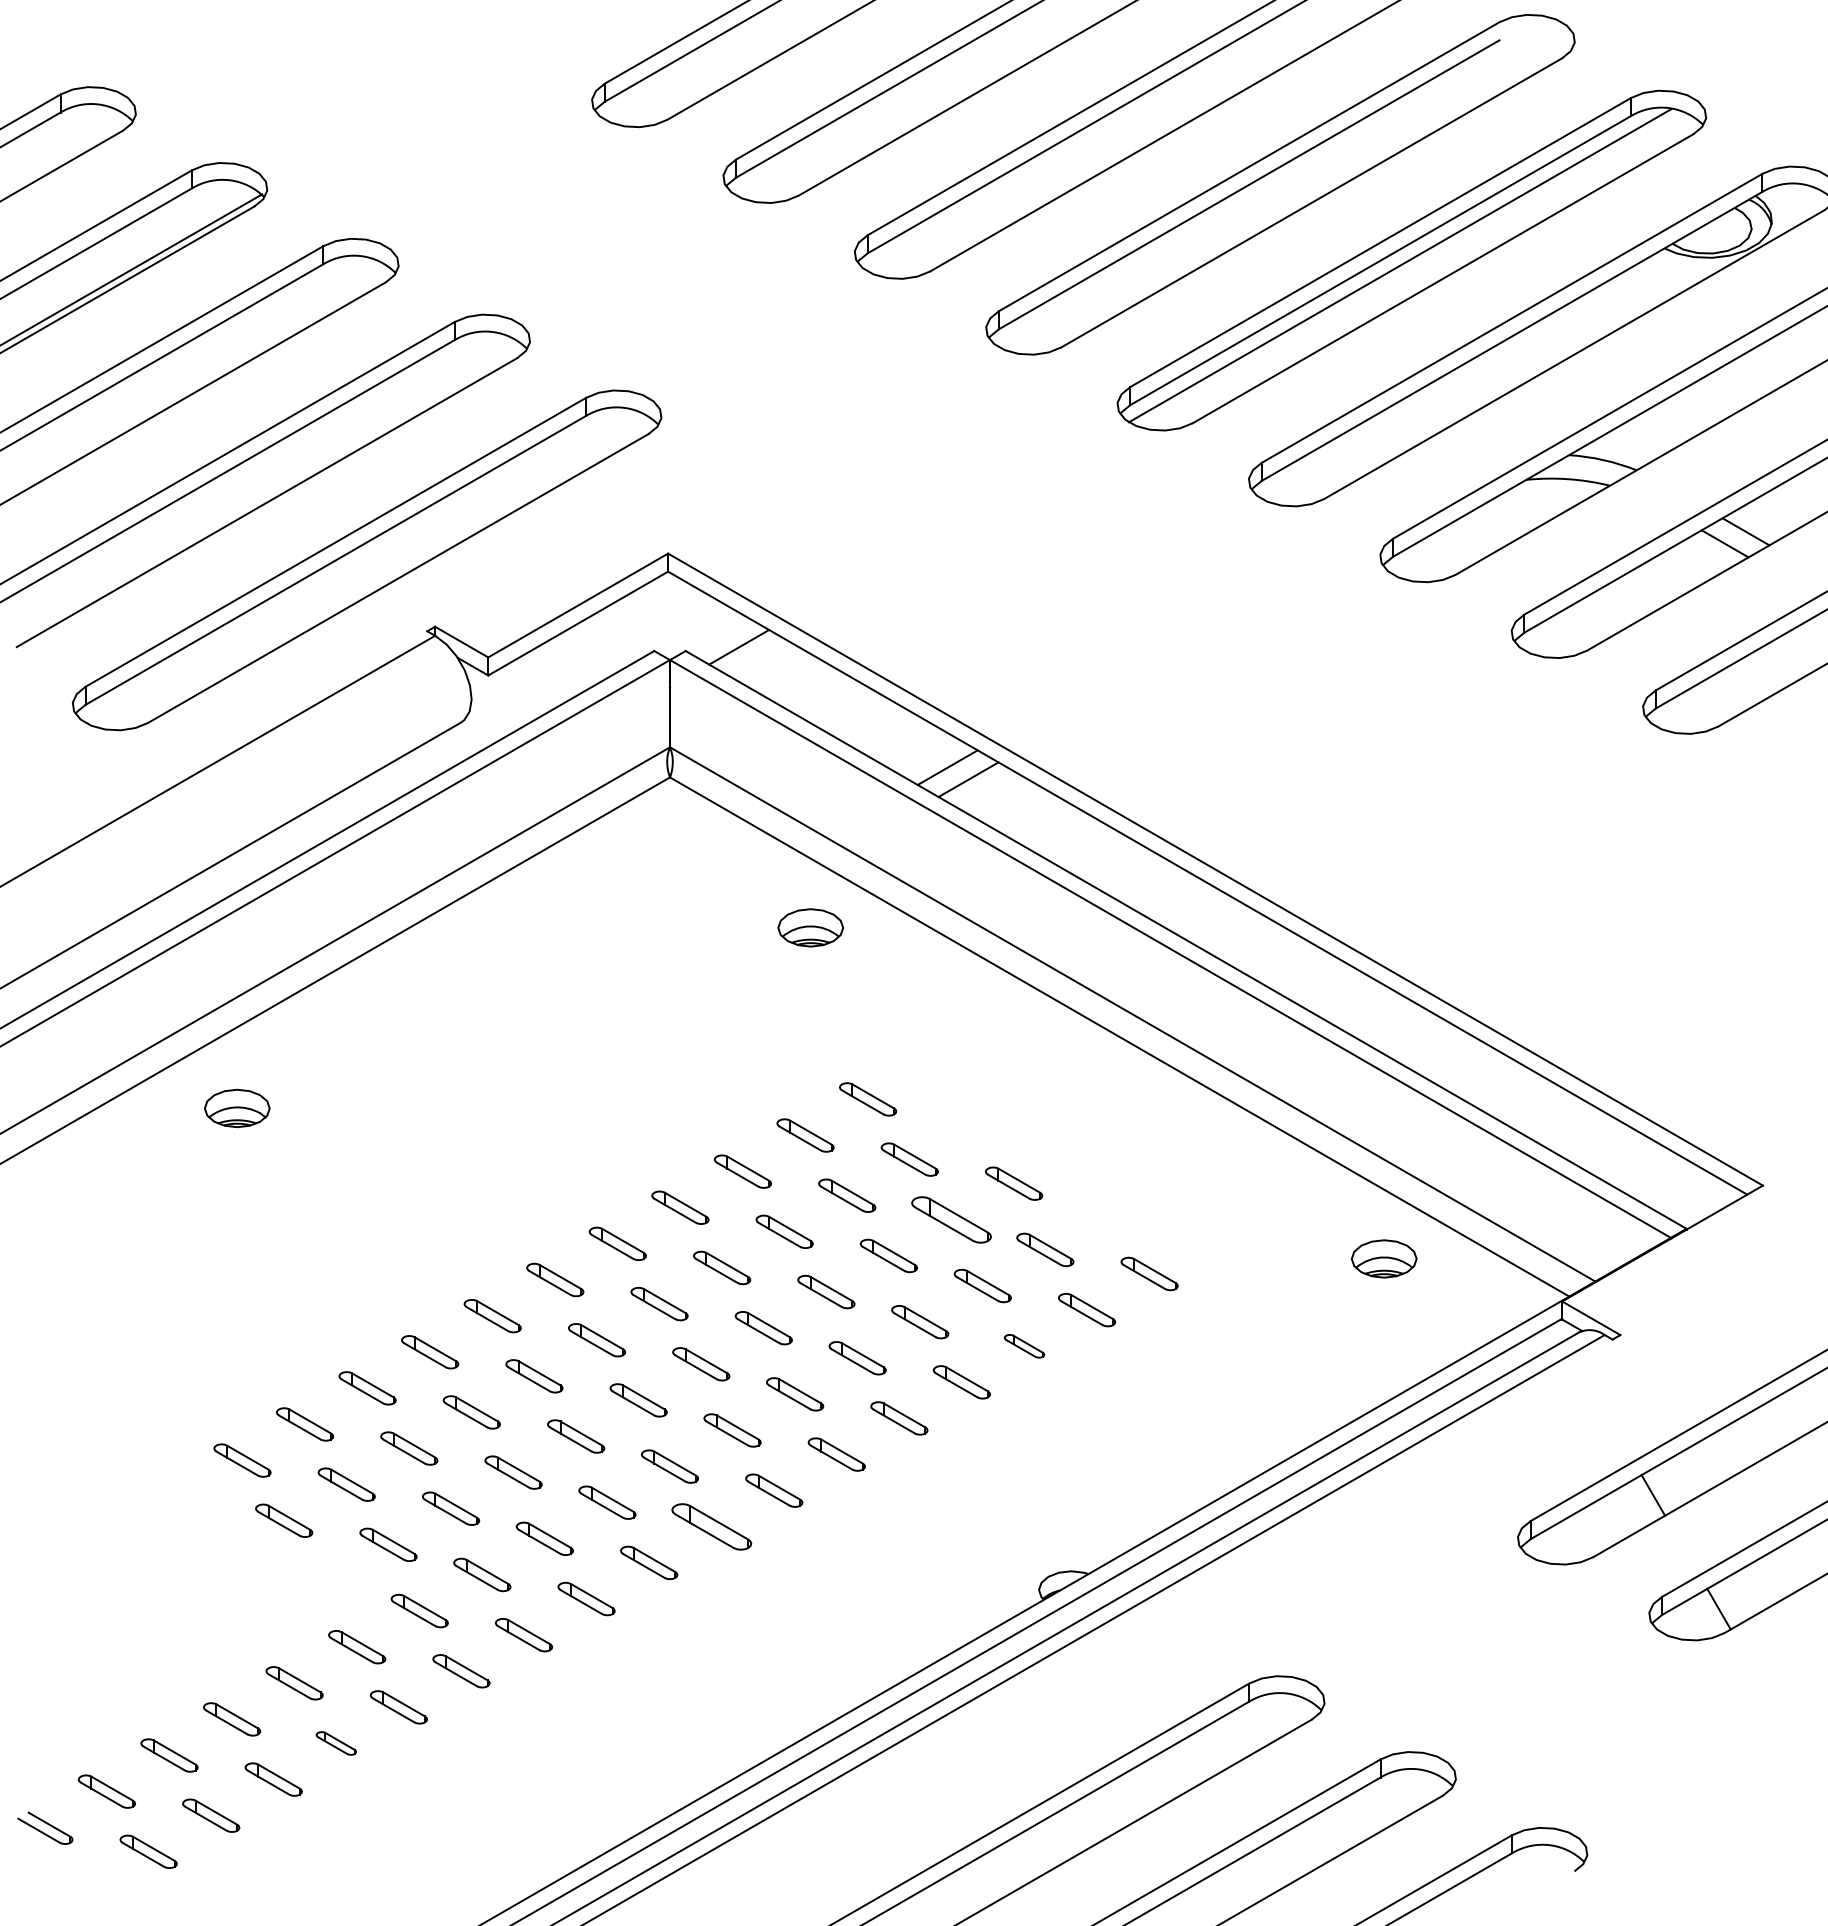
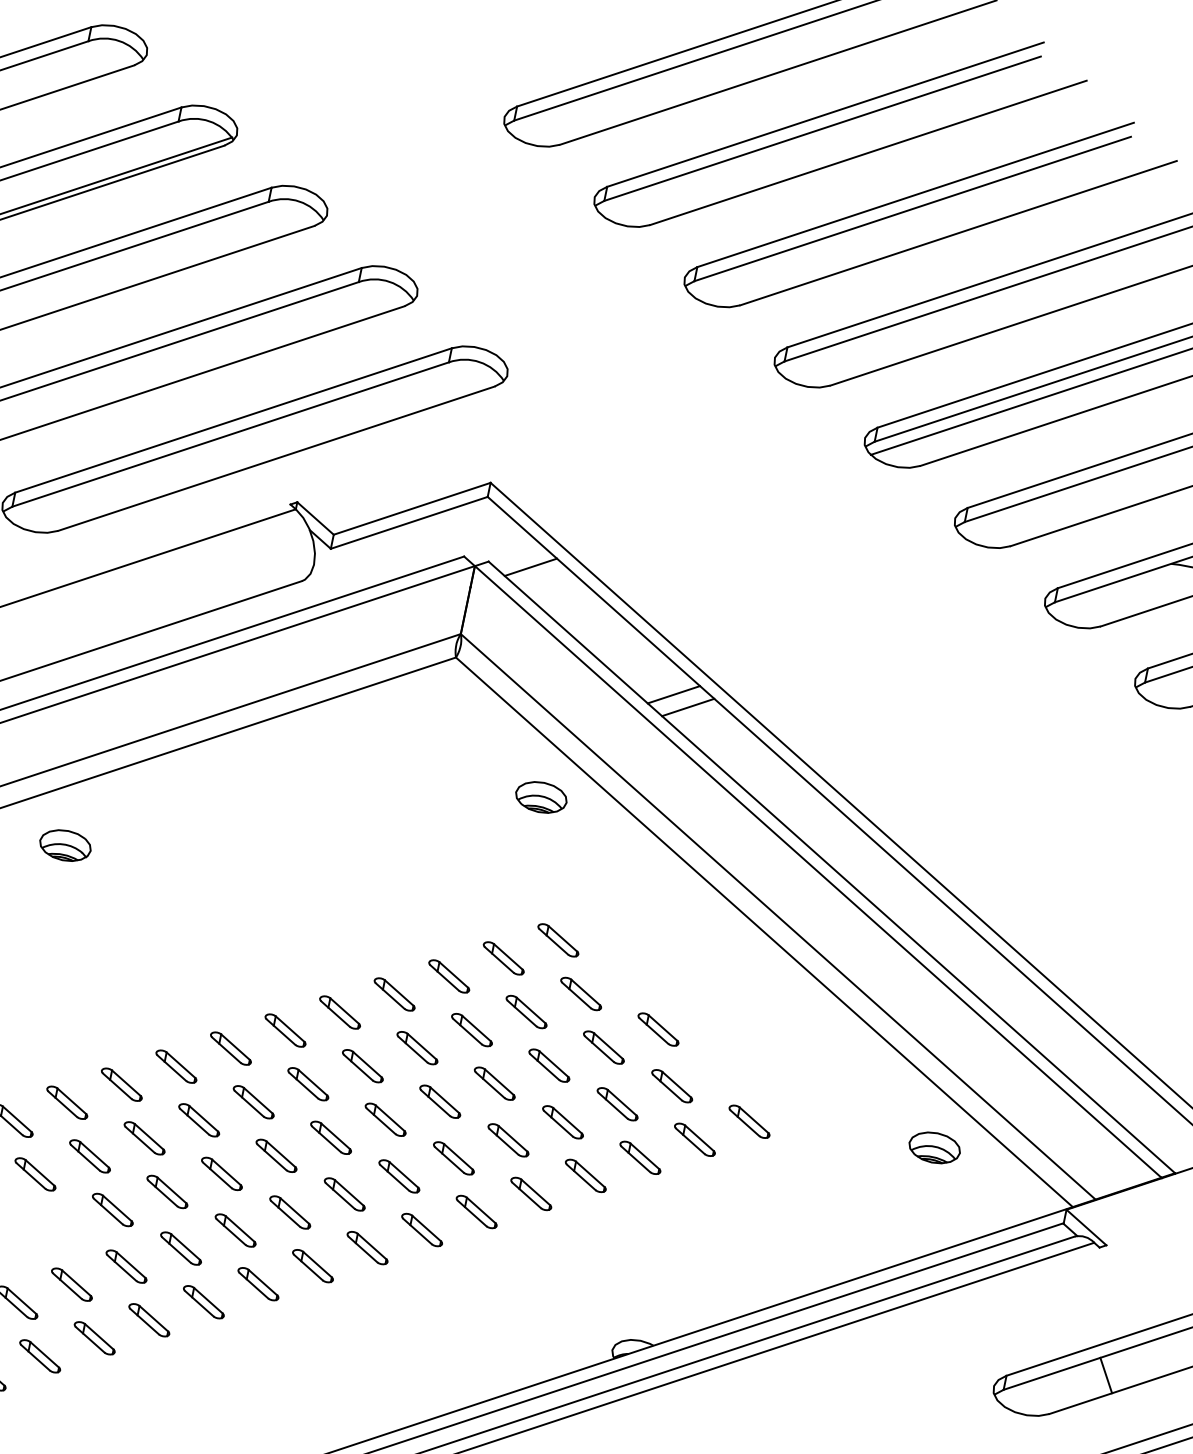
part: (951, 1219) -> (603, 1047), size x0.71
part: (1024, 1346) -> (640, 1158), size x1.43
part: (711, 1526) -> (367, 1247), size x0.71
part: (336, 1743) -> (40, 1356), size x1.43

